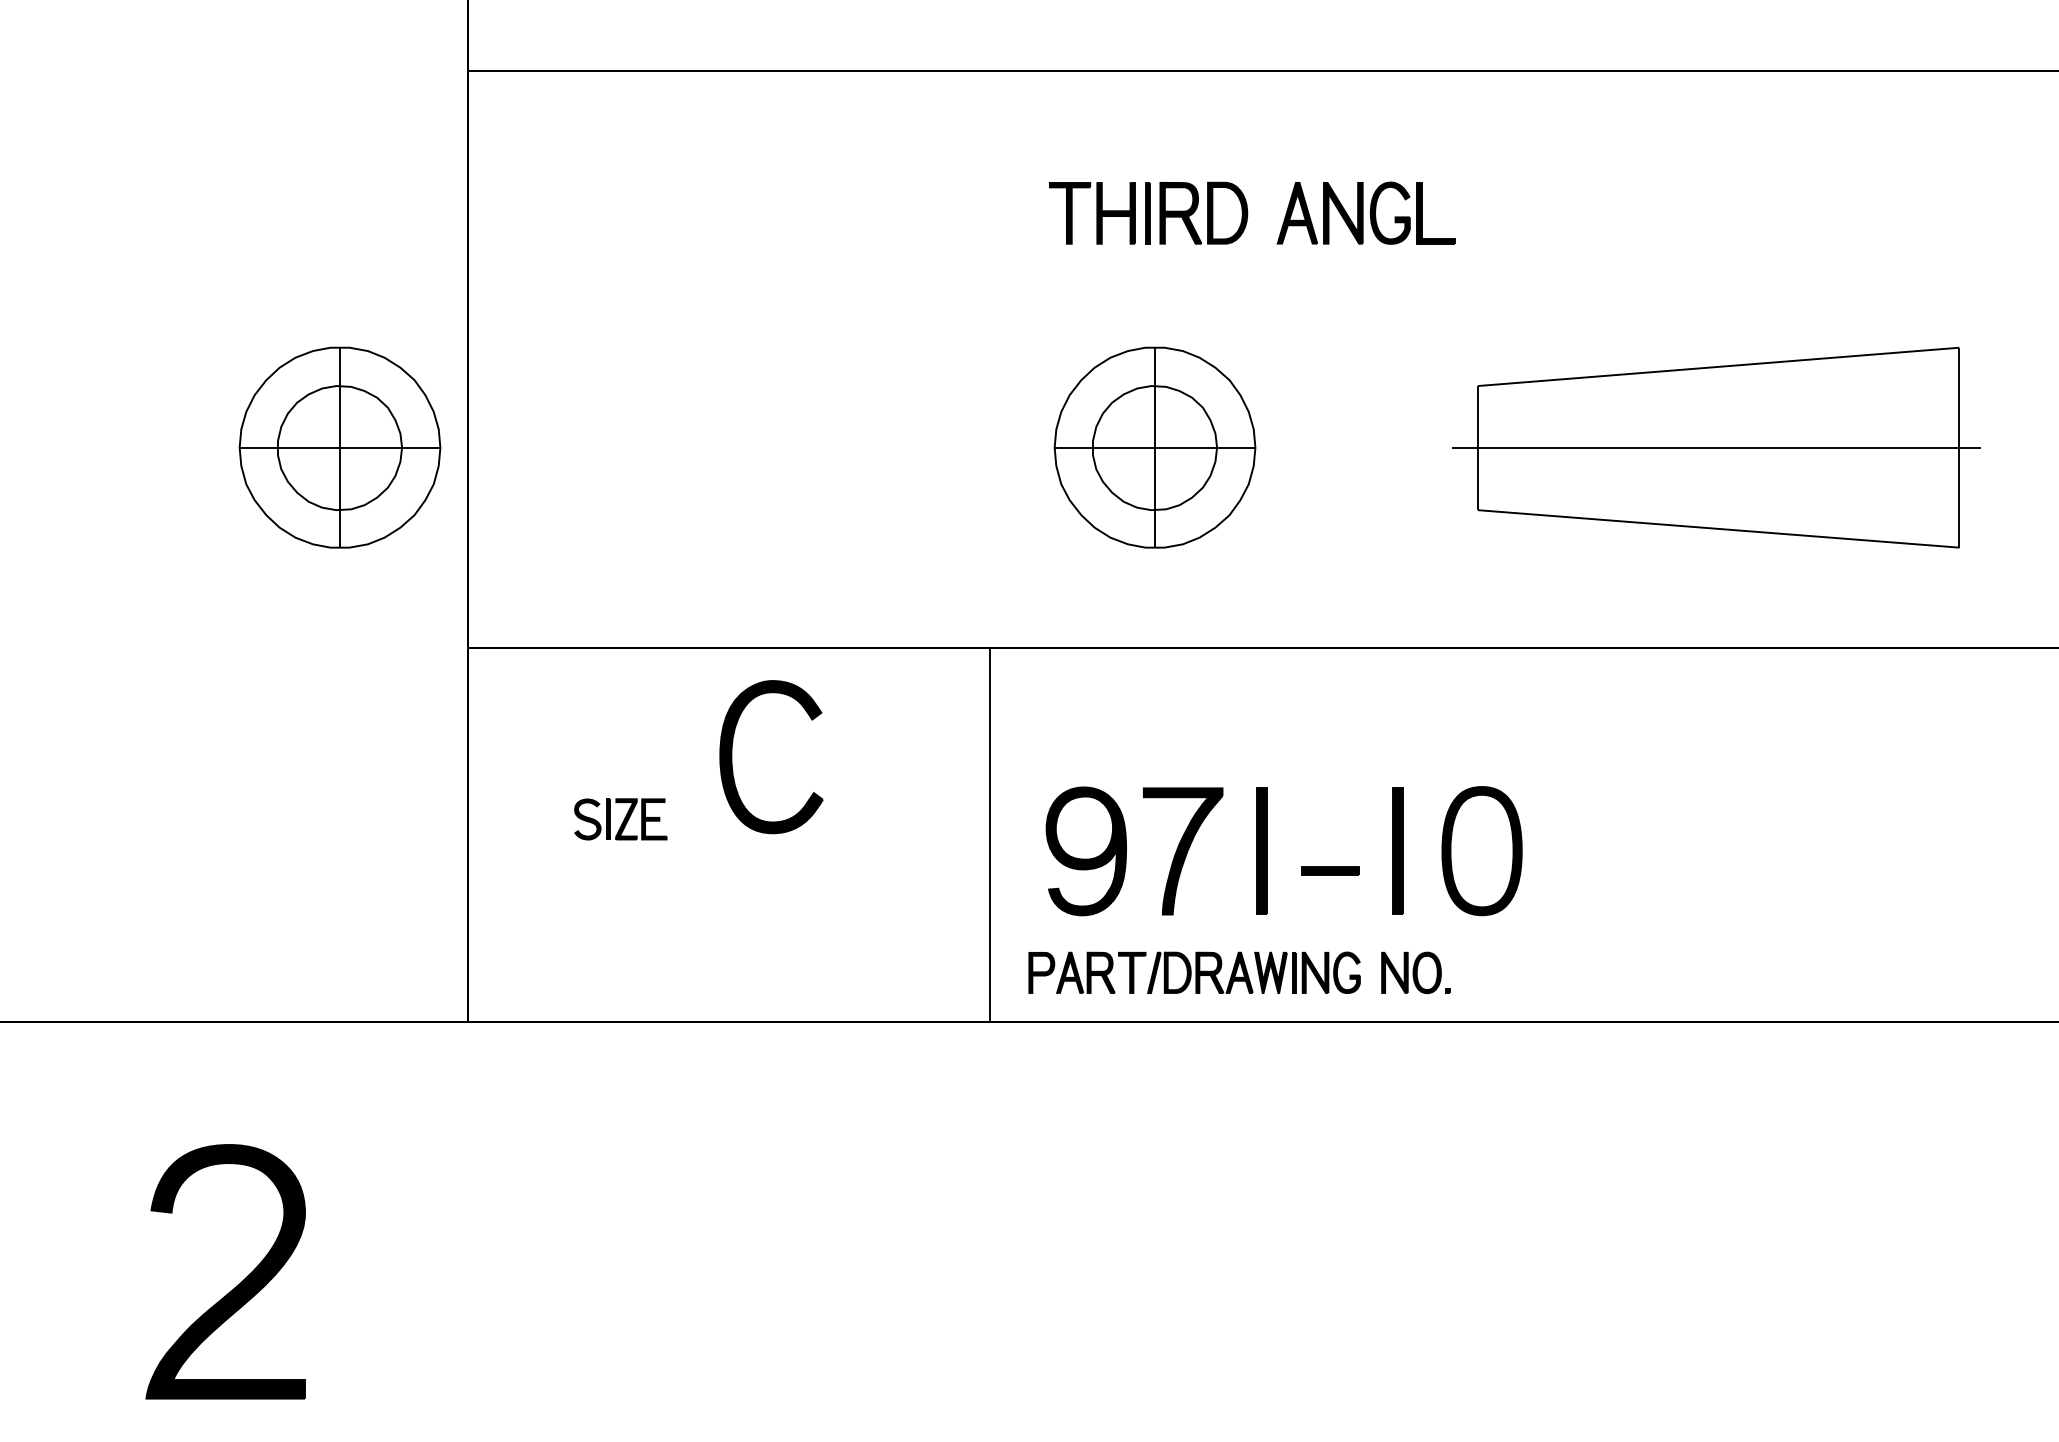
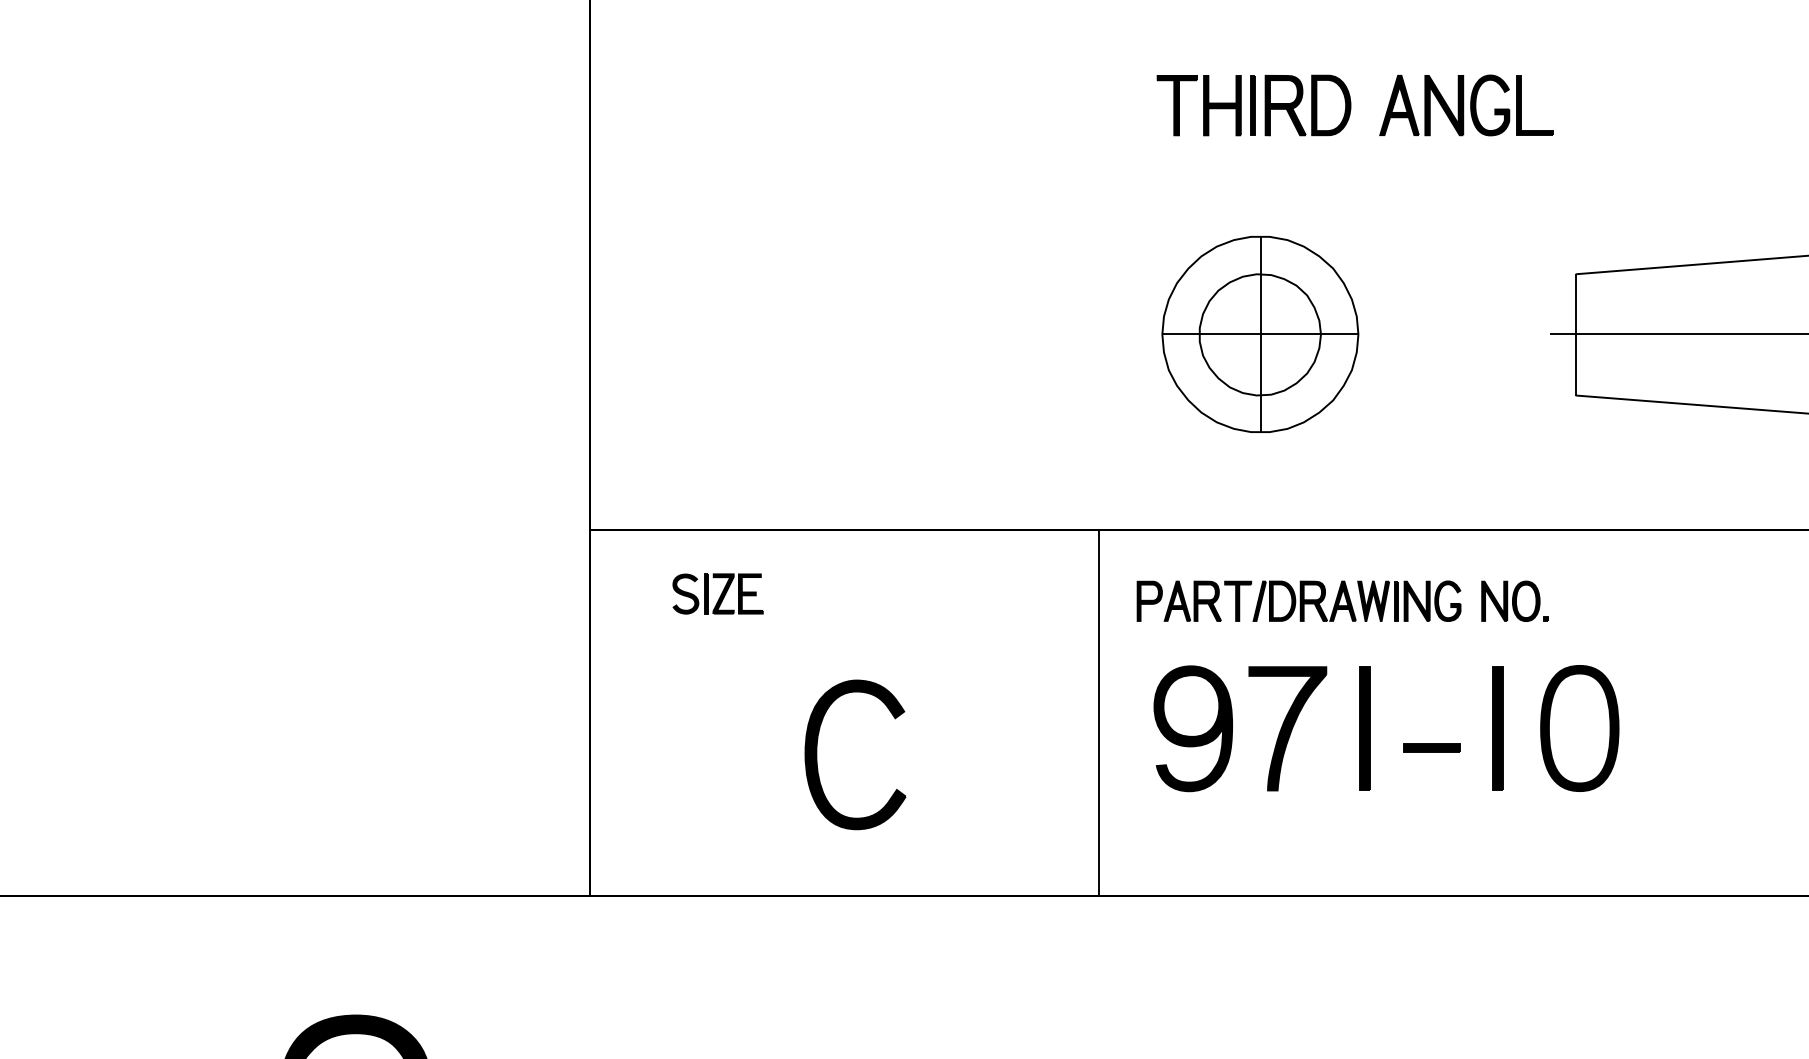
part: (339, 447) -> (463, 334), removed
part: (732, 757) -> (817, 755), moved
part: (620, 819) -> (717, 594), moved
part: (1239, 972) -> (1342, 600), moved

